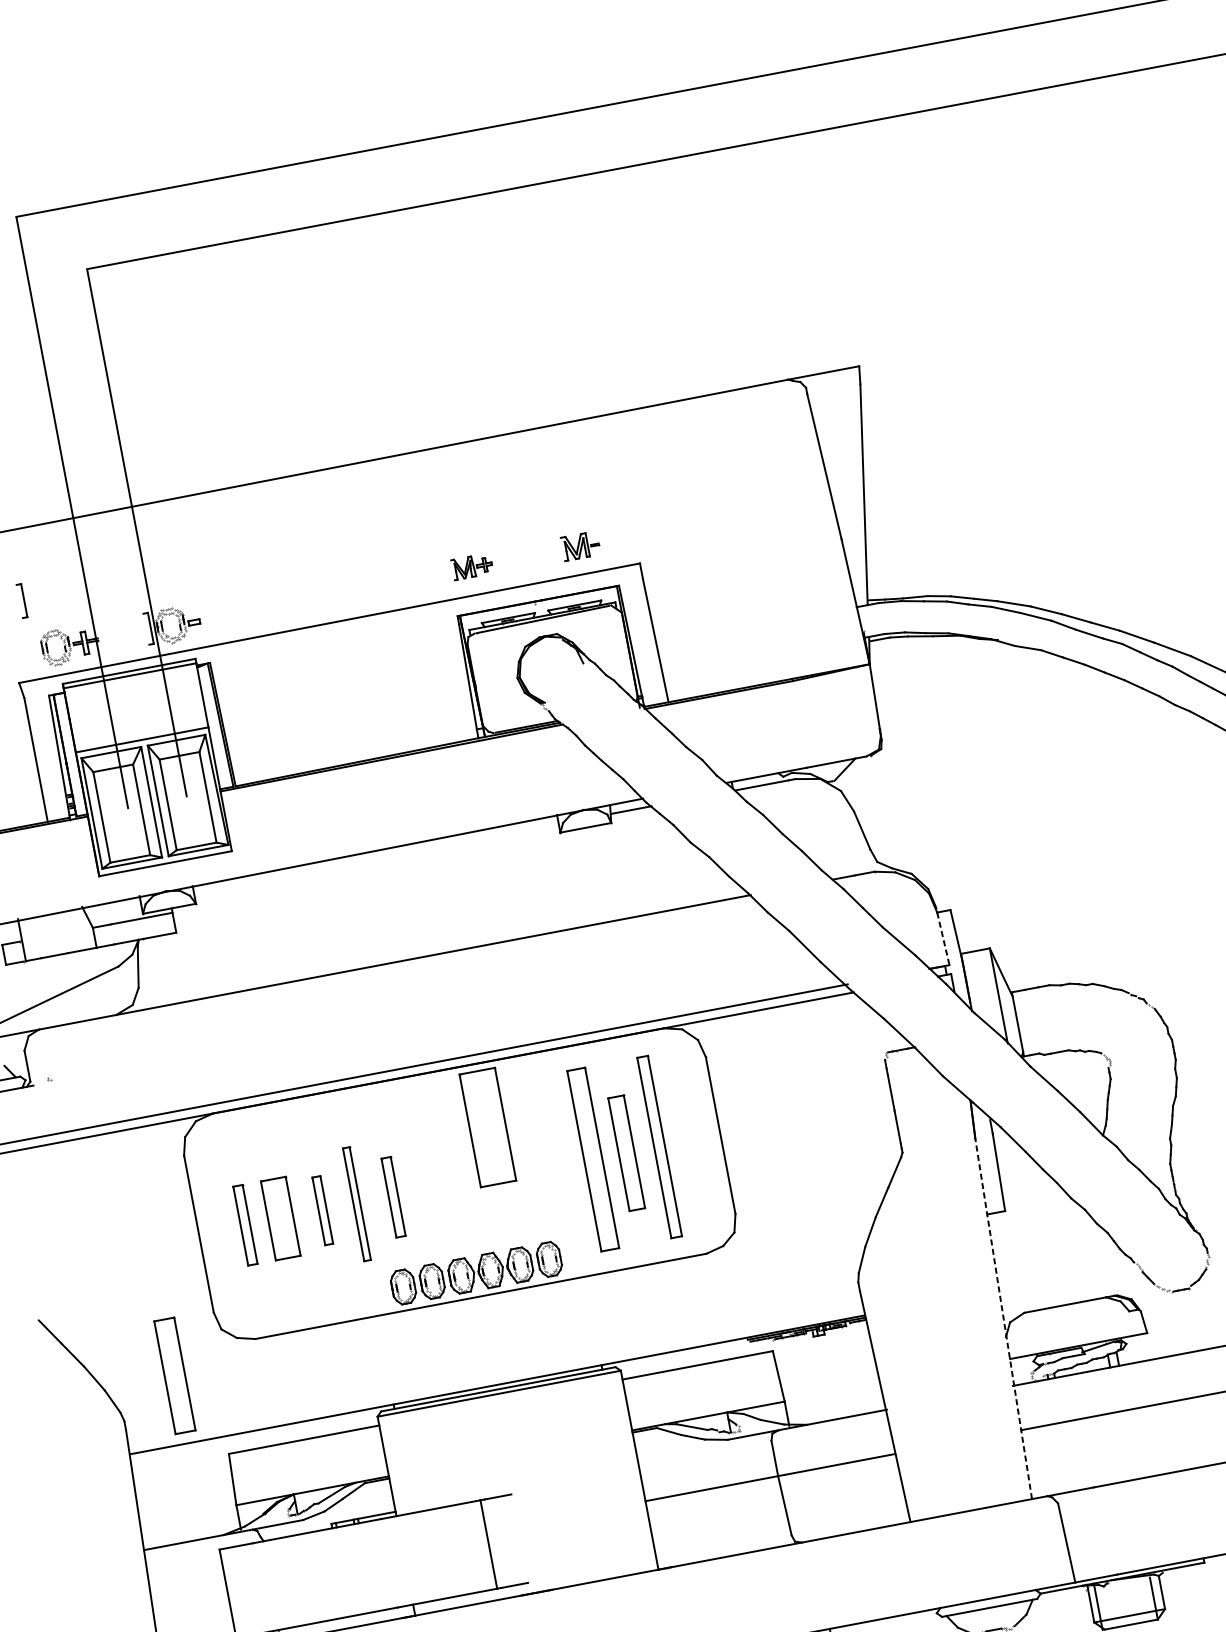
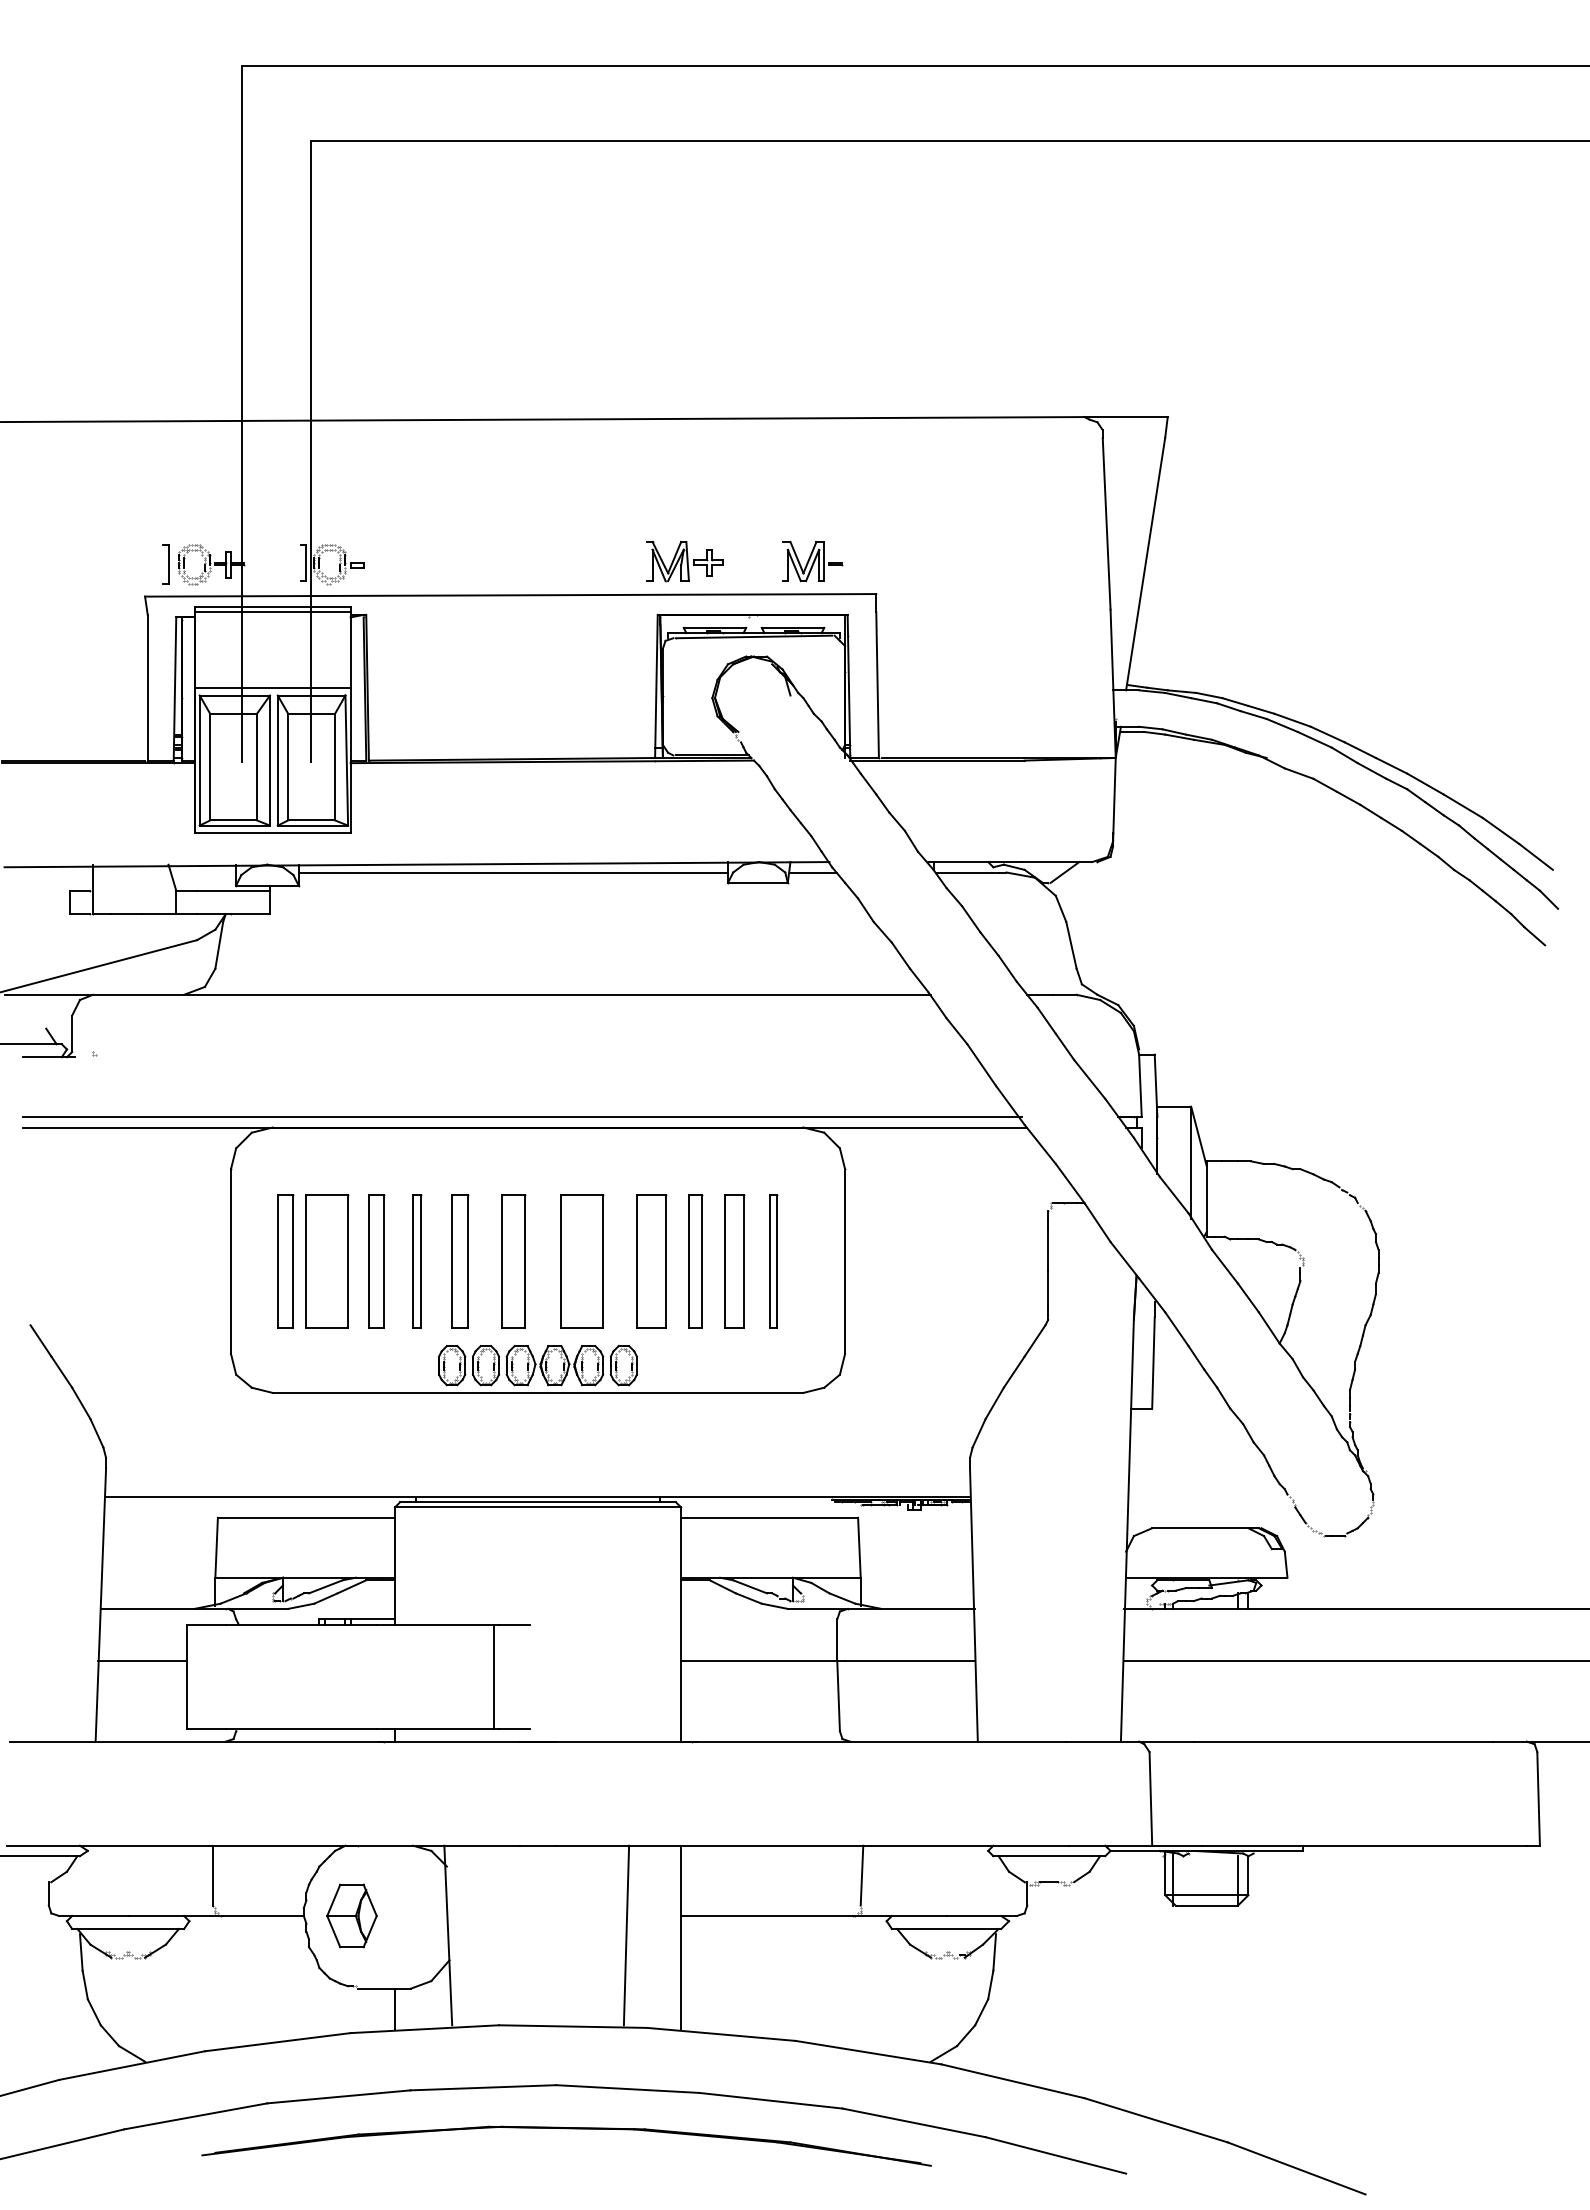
part: (580, 546) -> (812, 561), size x1.43
part: (471, 566) -> (684, 561), size x1.67
part: (21, 601) -> (165, 564), moved
line: (376, 858) -> (513, 872), added
line: (943, 939) -> (1140, 1086), dashed -> solid
part: (488, 1127) -> (582, 1261), moved
part: (659, 1146) -> (773, 1261), size x0.62
part: (593, 1159) -> (695, 1261), size x0.62
part: (556, 1166) -> (651, 1261), added
part: (393, 1197) -> (460, 1261), size x1.43
part: (322, 1210) -> (376, 1261), size x1.67
part: (280, 1218) -> (327, 1261), size x1.43
part: (245, 1225) -> (285, 1261), size x1.43
line: (1003, 1317) -> (1127, 1529), dashed -> solid
part: (175, 1375) -> (513, 1261), moved
line: (187, 1587) -> (142, 1660), added

